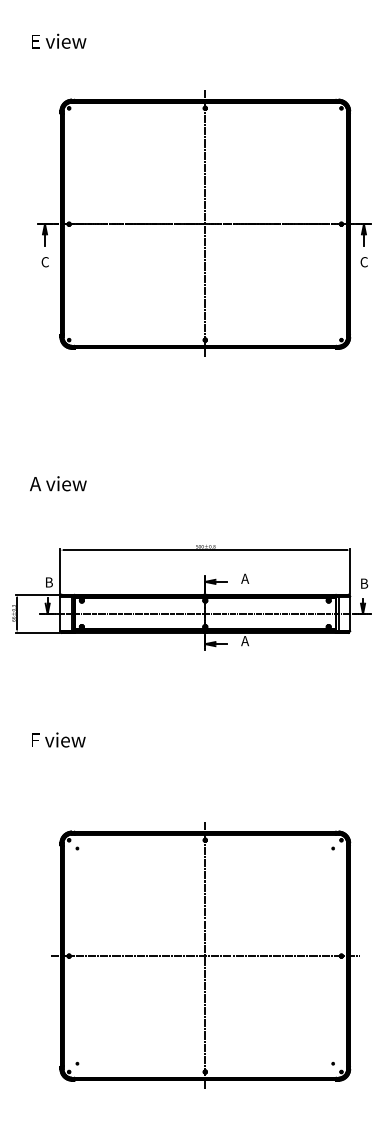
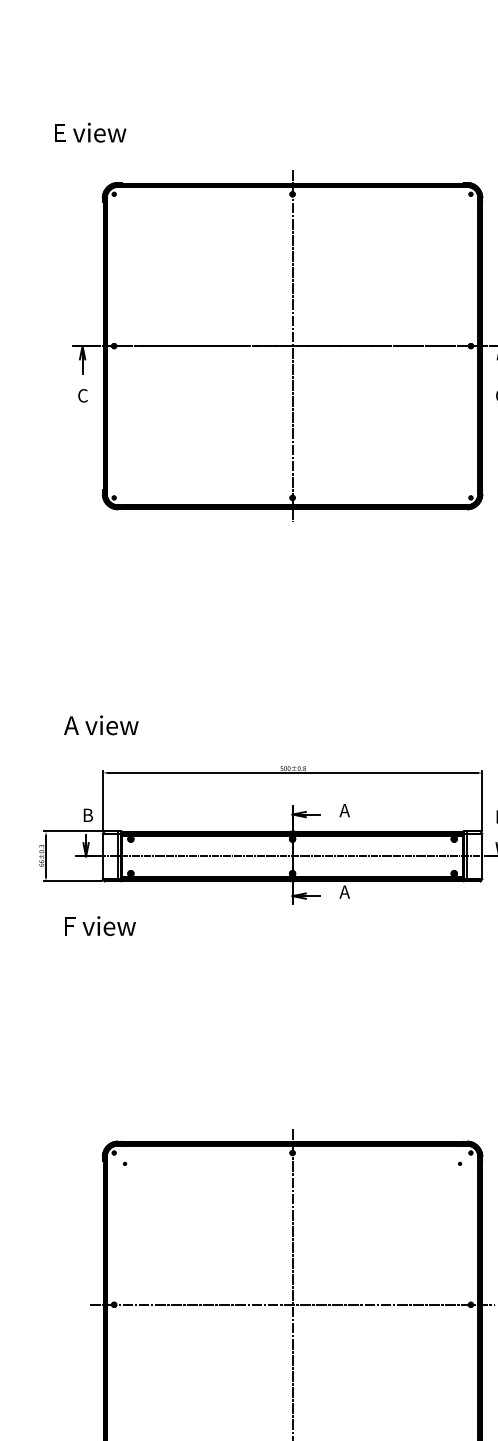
text: (59, 40) -> (91, 131), moved
text: (58, 483) -> (101, 725), moved
text: (58, 739) -> (100, 925), moved

